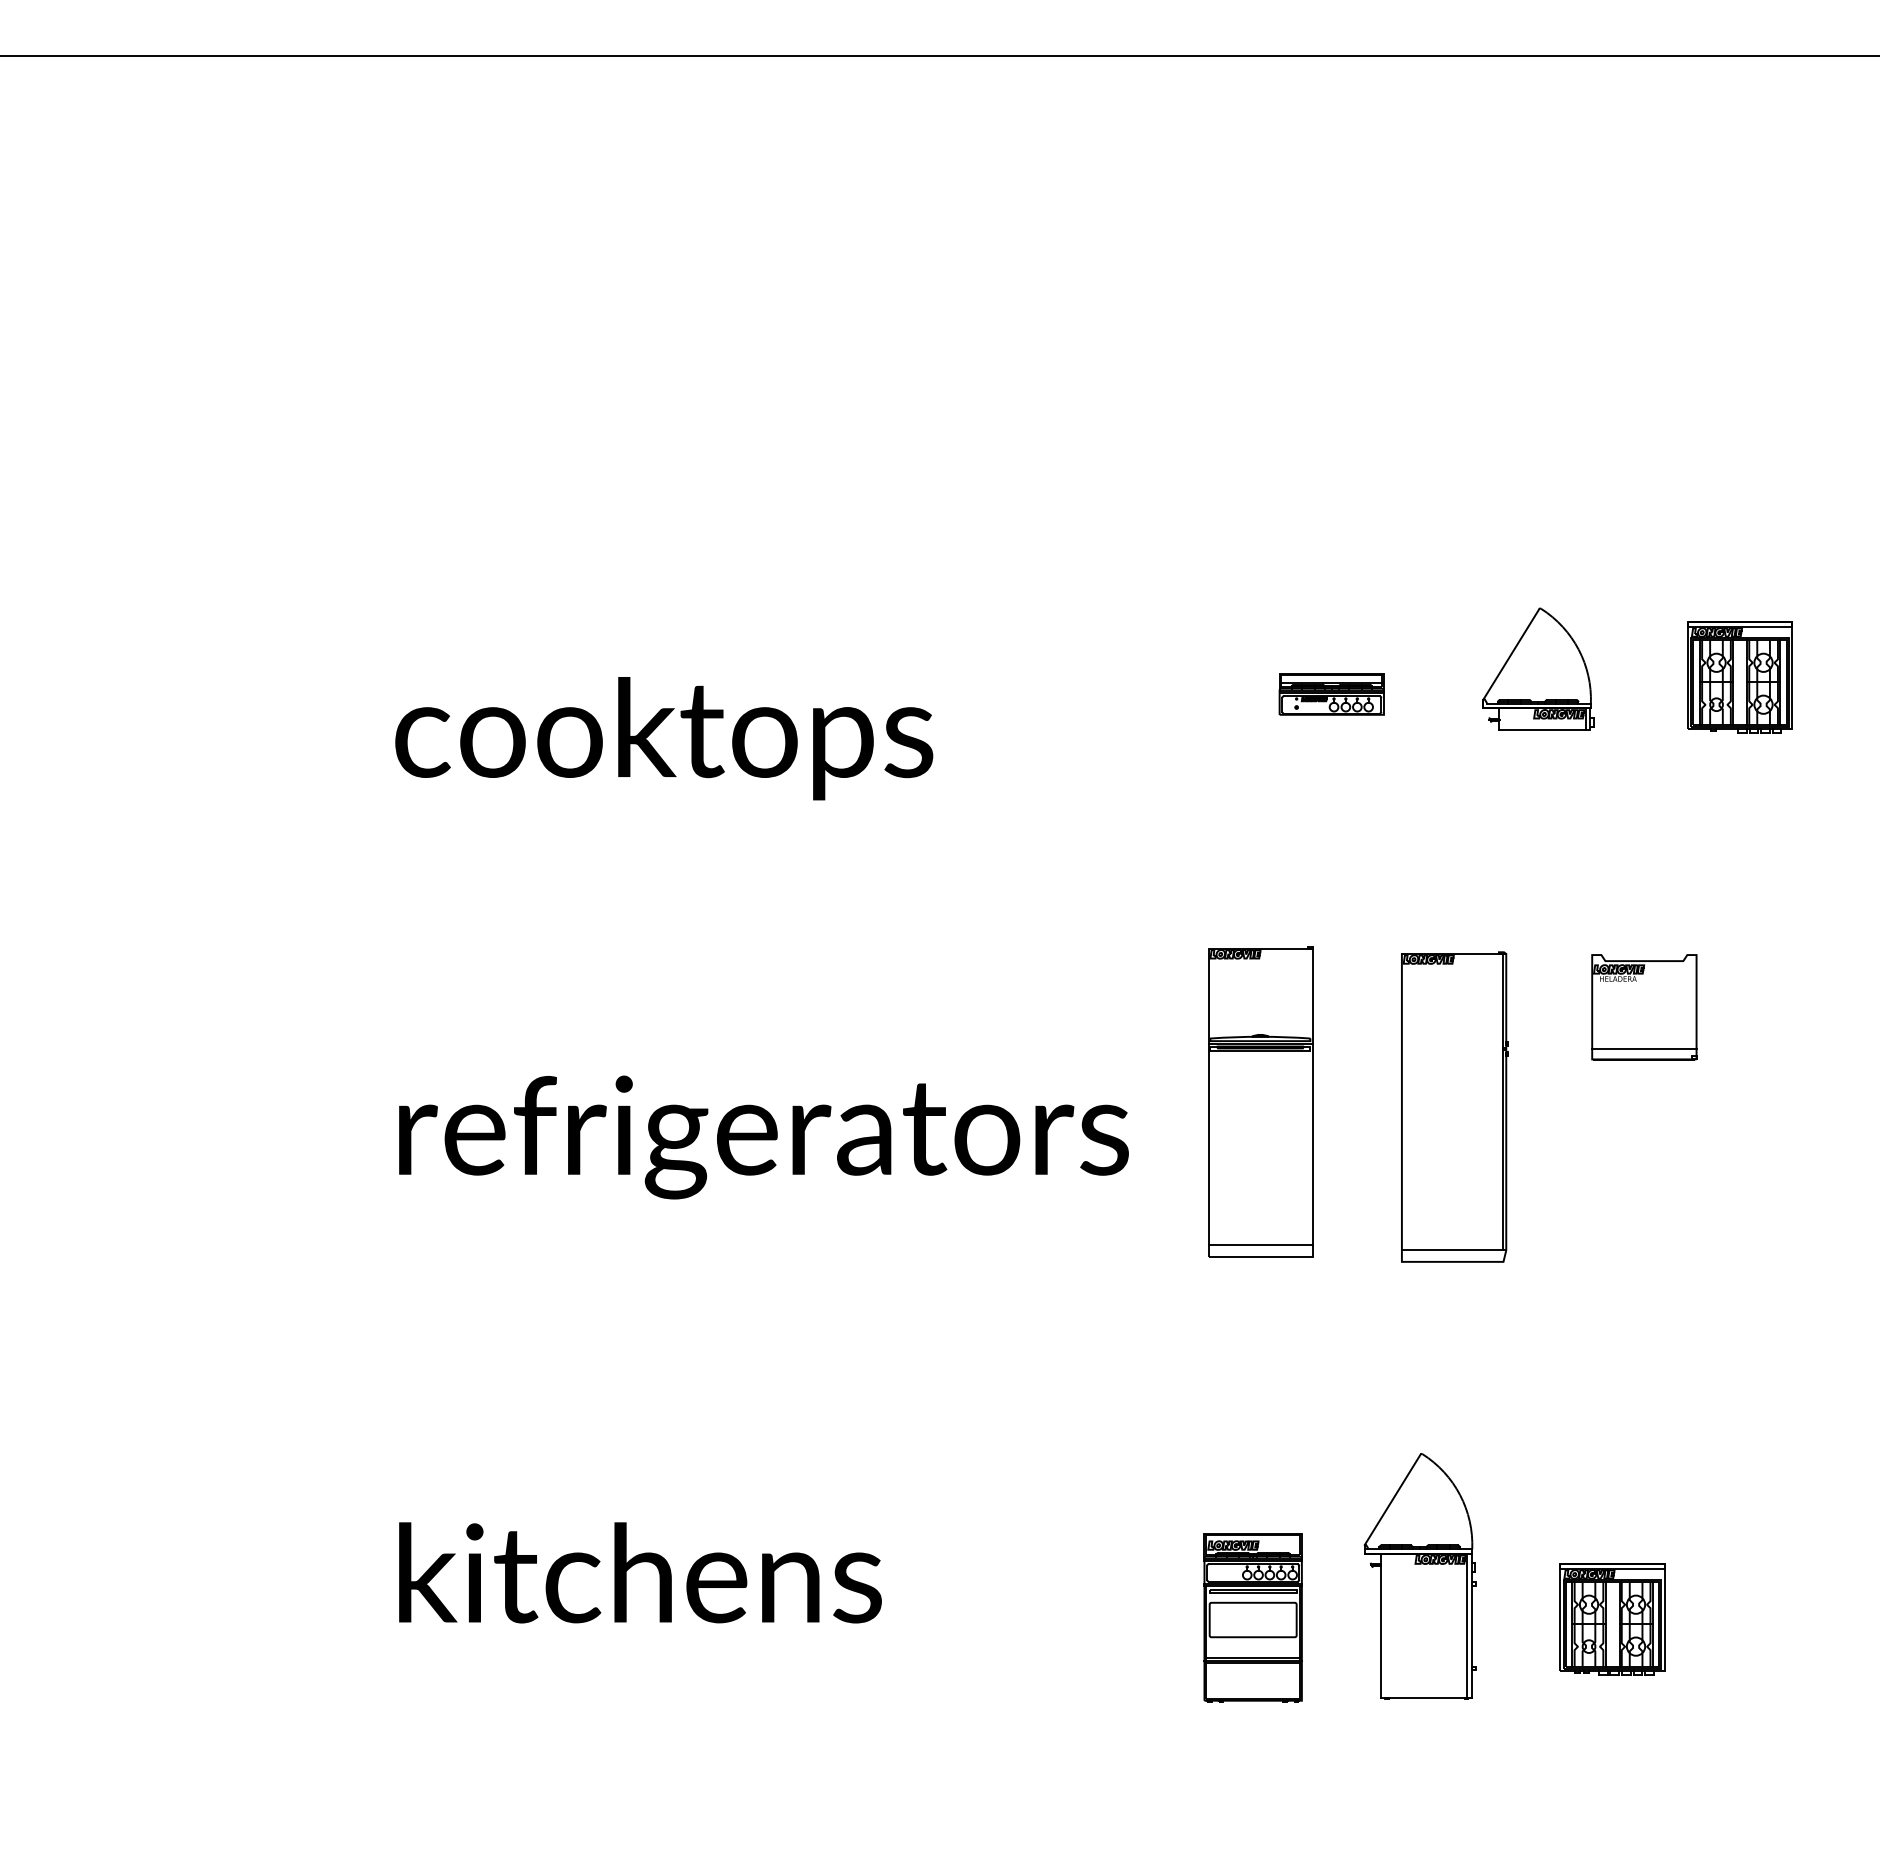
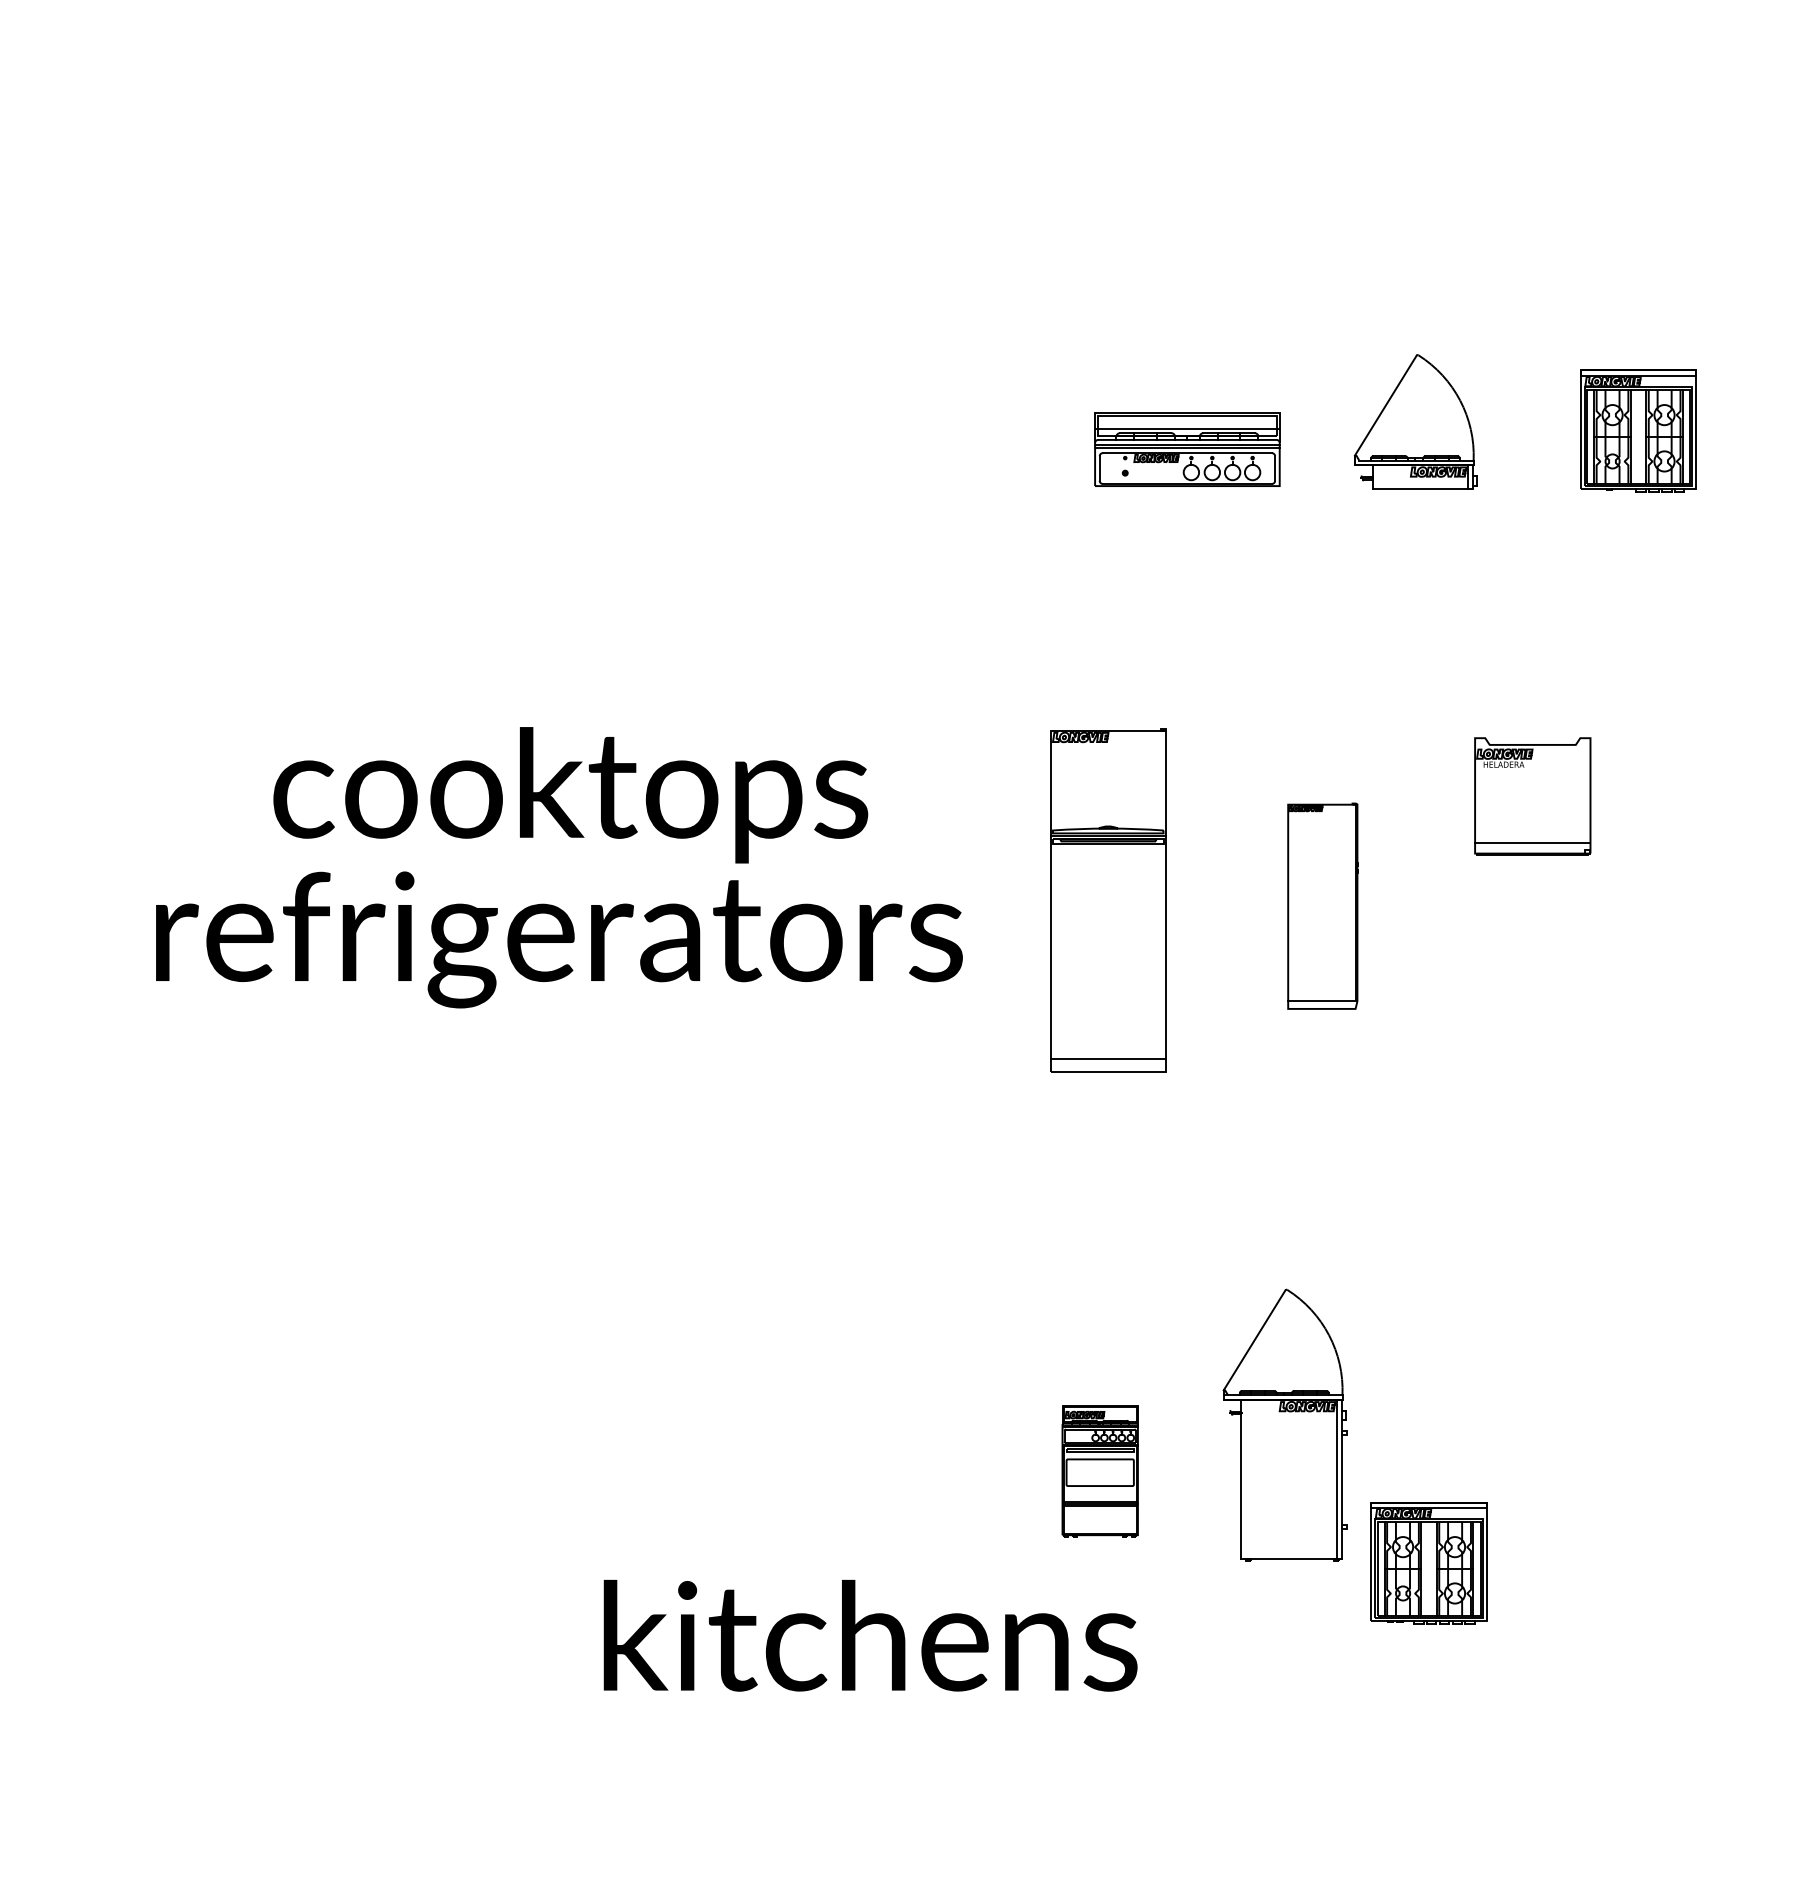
part: (1331, 694) -> (1186, 450), size x1.6
text: (664, 738) -> (571, 795), moved
part: (1454, 1106) -> (1322, 905), size x0.6
text: (640, 1572) -> (870, 1635), moved
part: (1252, 1617) -> (1099, 1470), size x0.7
part: (1612, 1619) -> (1429, 1563), moved

